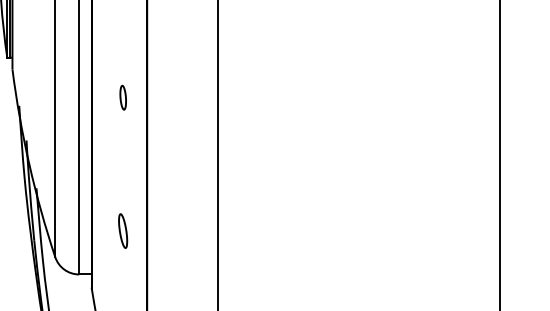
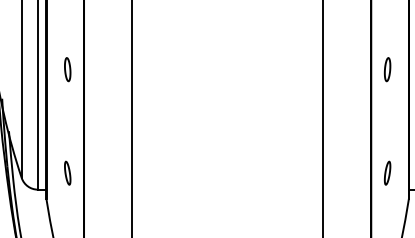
part: (122, 97) -> (67, 69), size x1.43
part: (122, 230) -> (67, 172), moved

